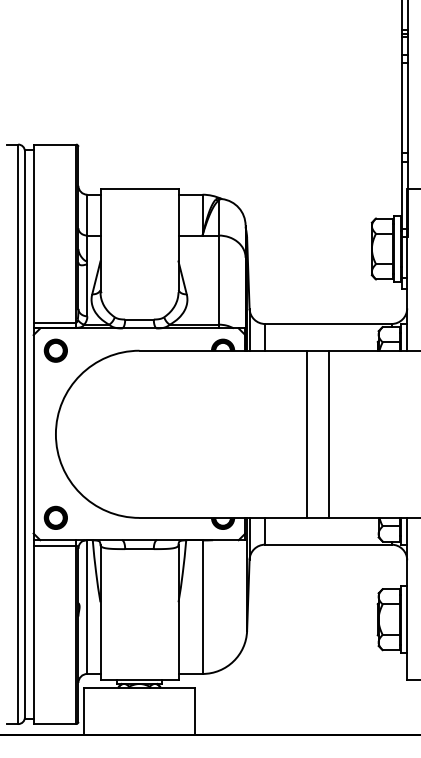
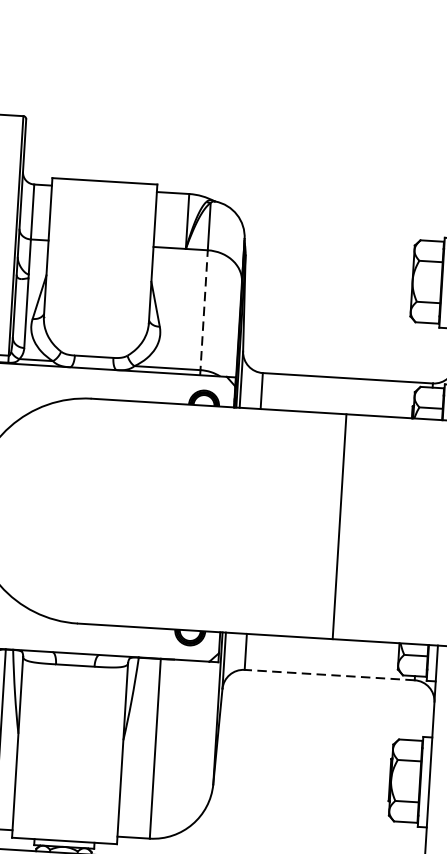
line: (218, 281) -> (203, 312), solid -> dashed
line: (306, 433) -> (309, 523), removed
line: (327, 544) -> (328, 674), solid -> dashed

